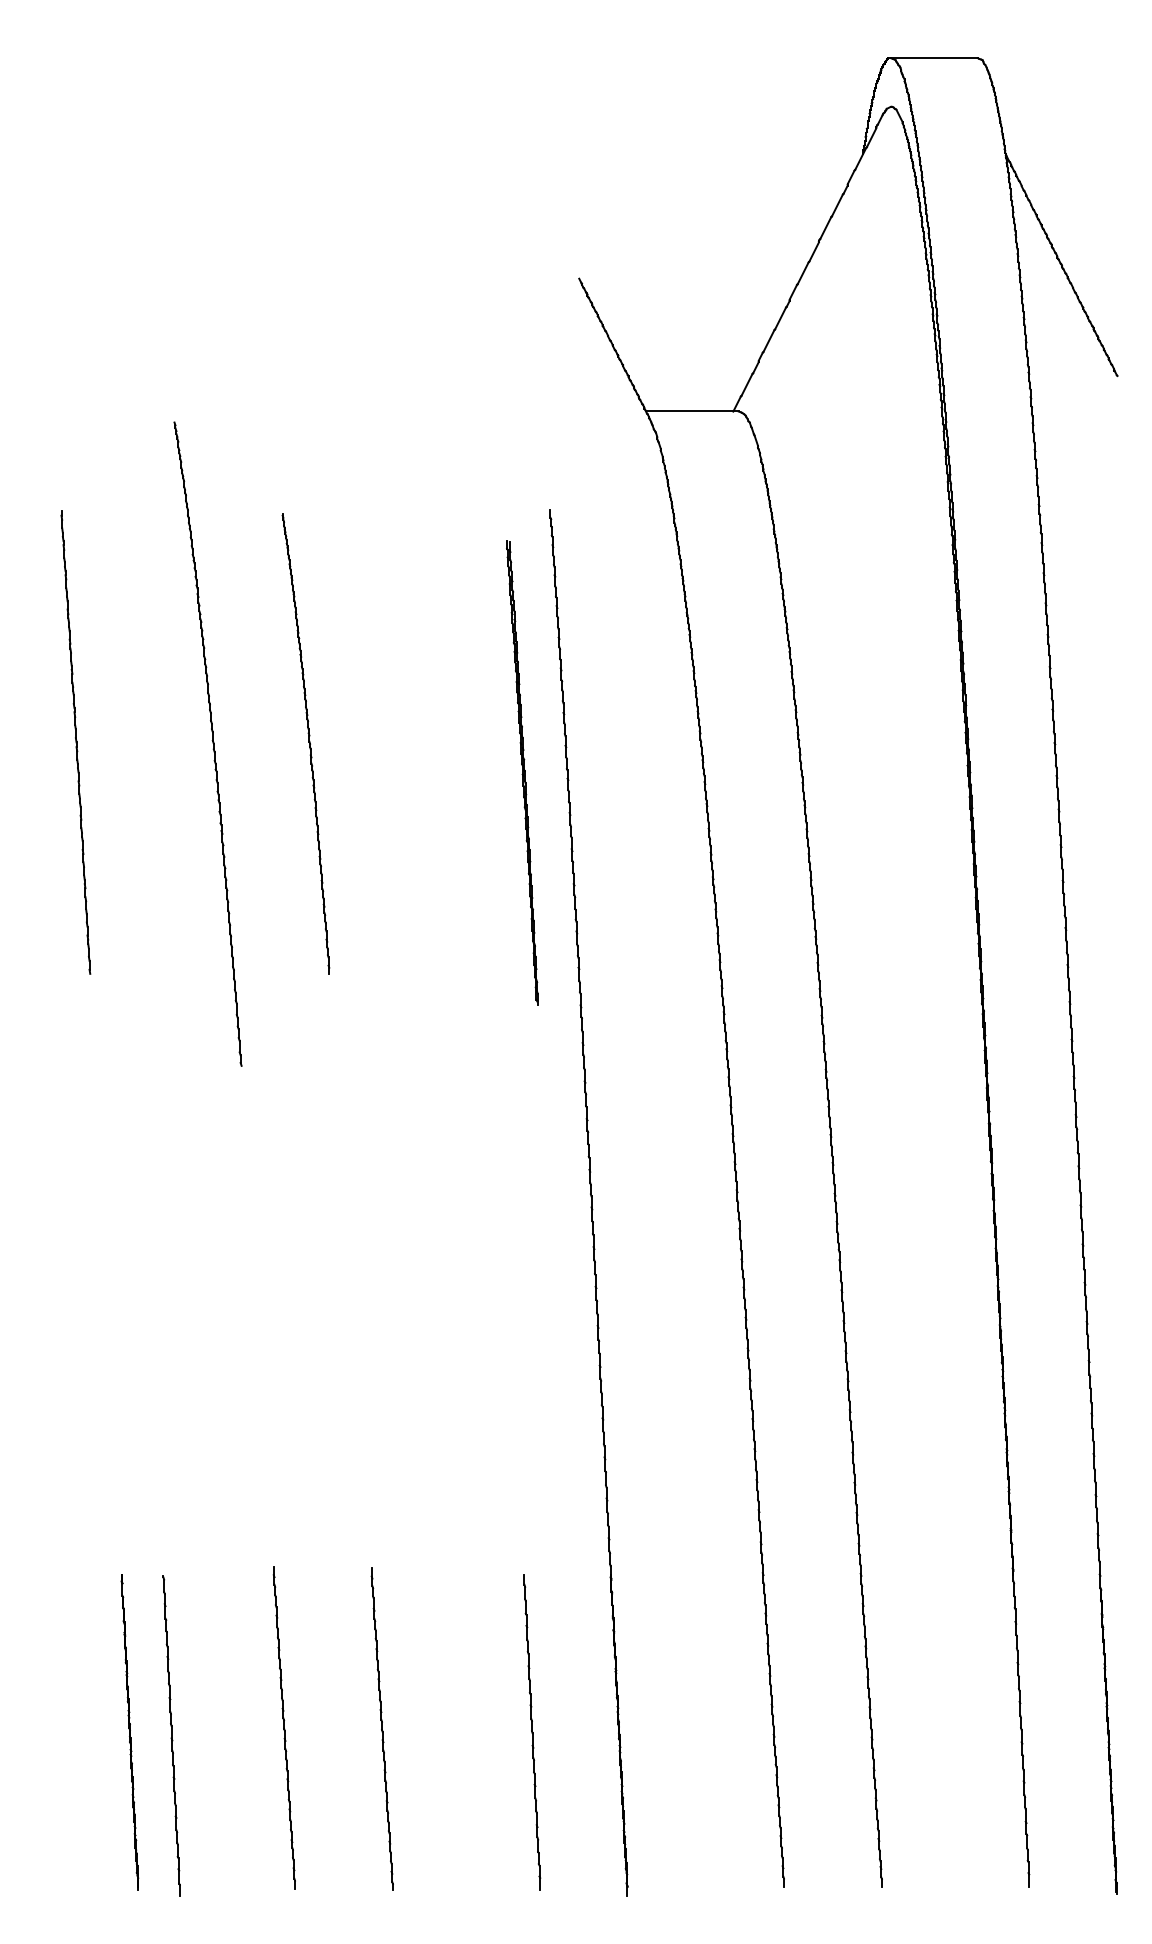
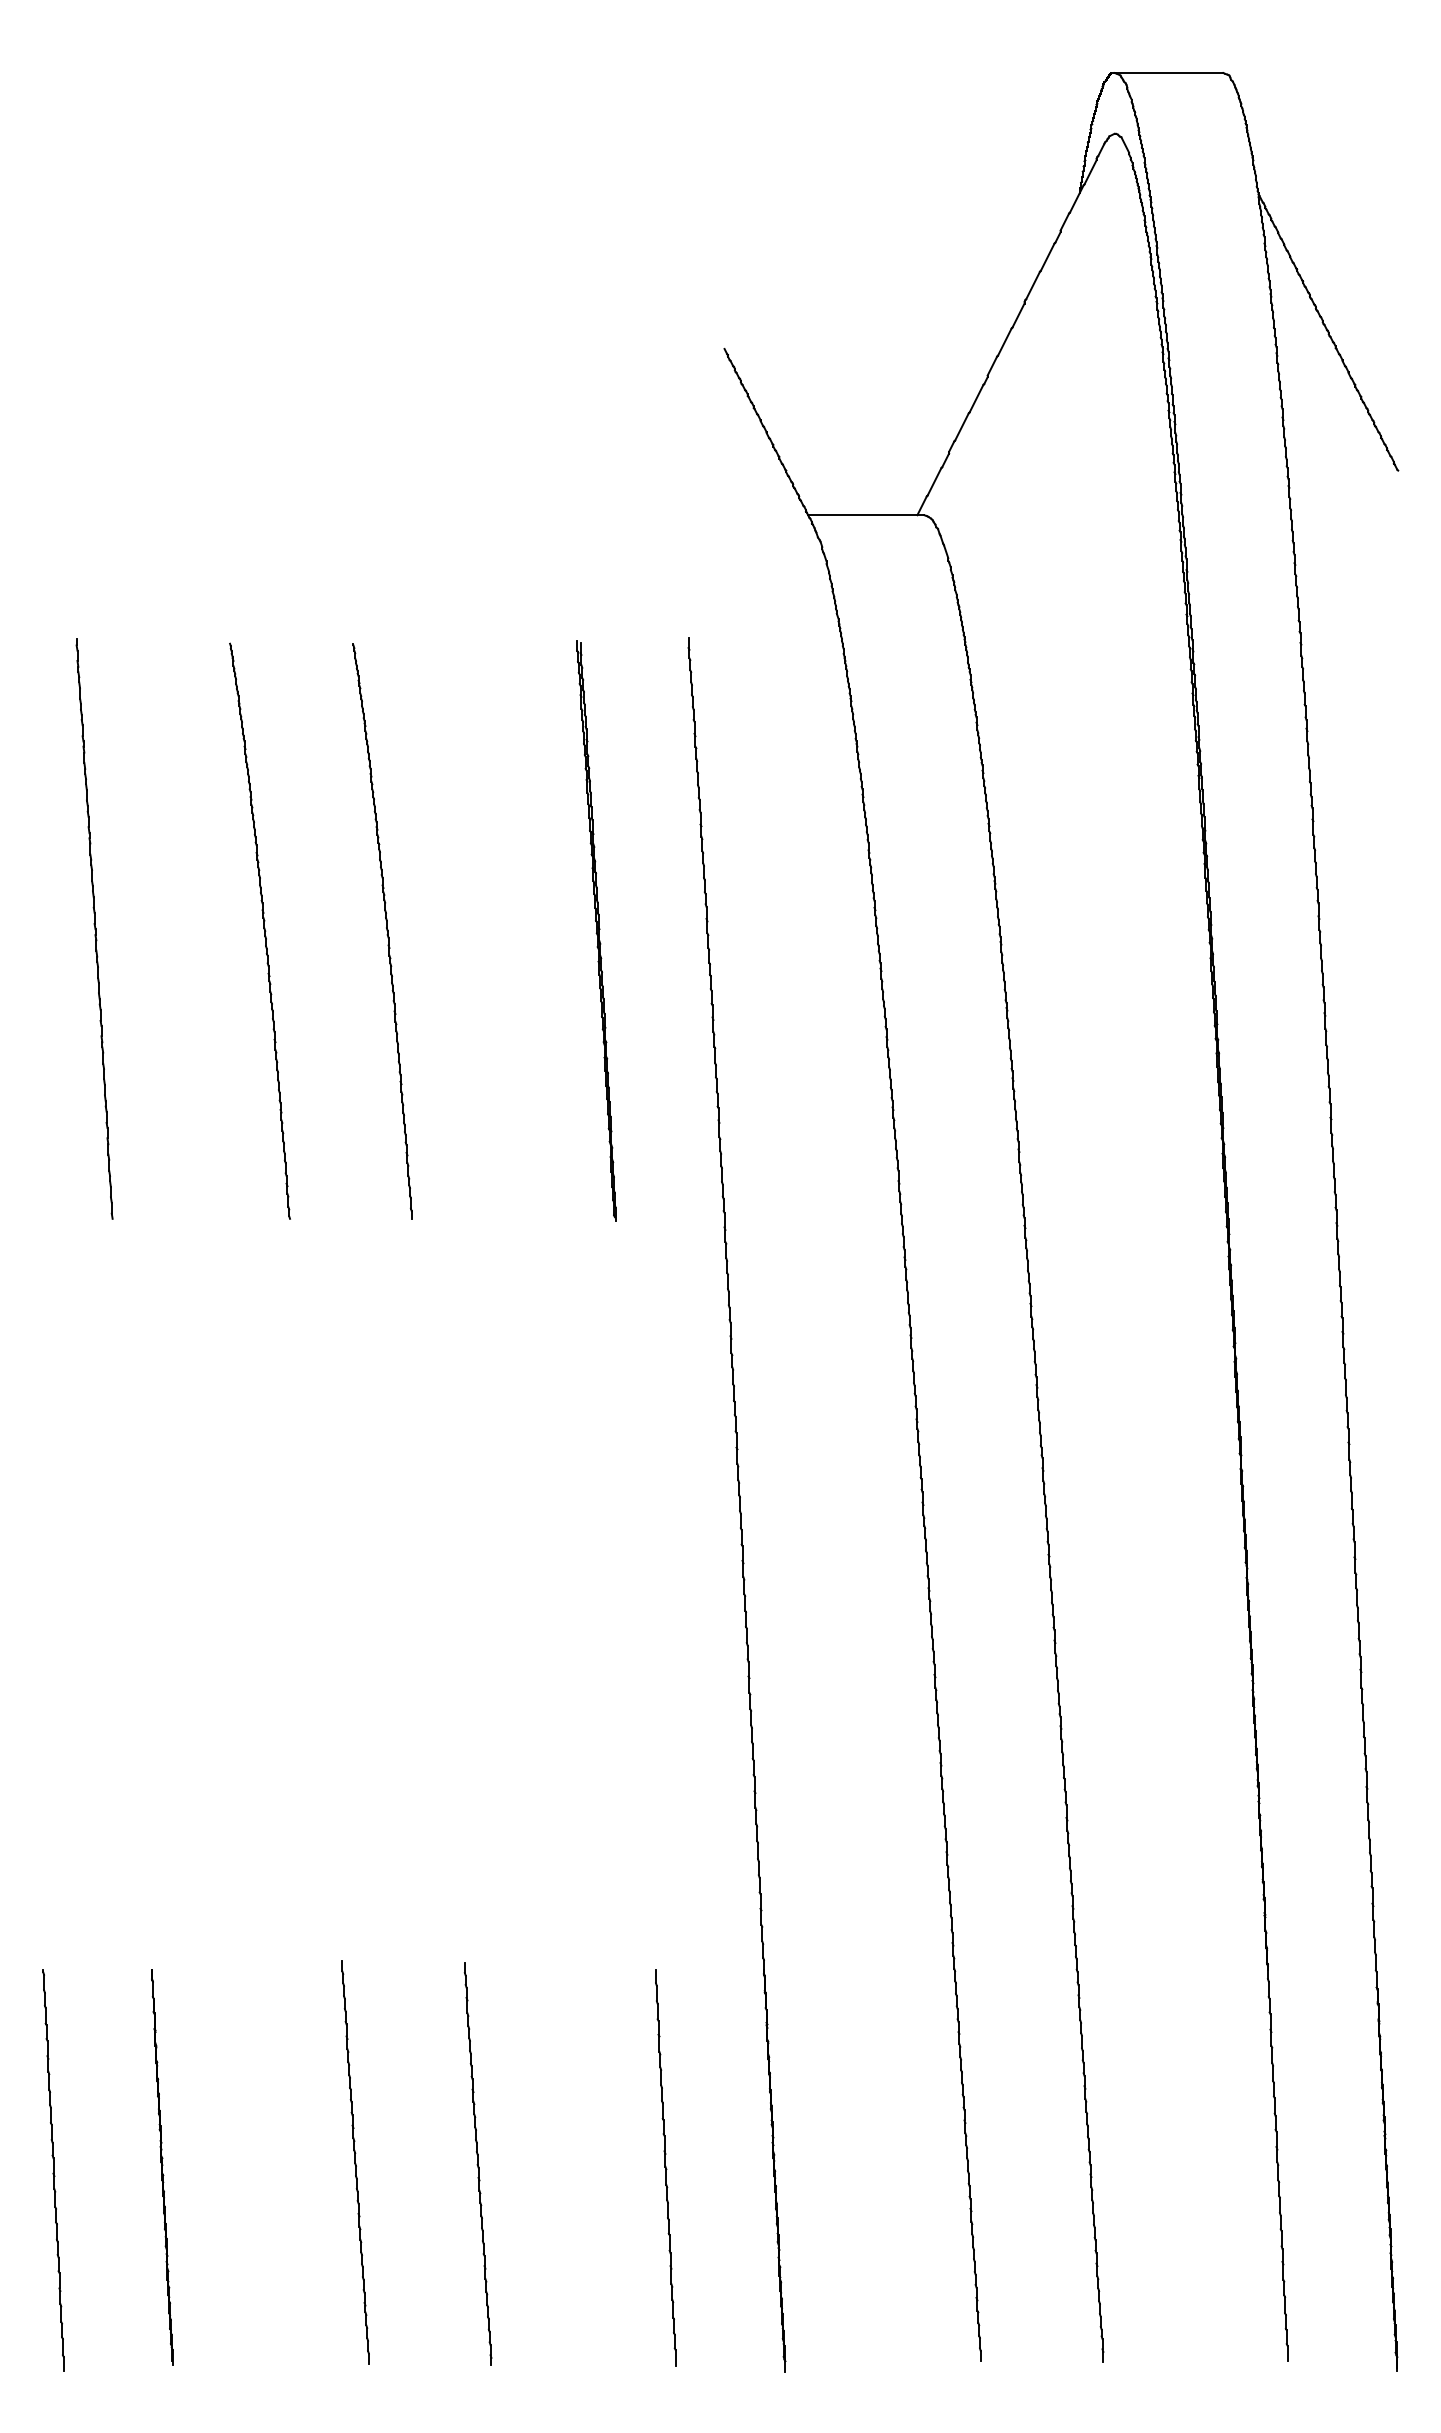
part: (207, 743) -> (259, 930), size x0.71
part: (522, 772) -> (596, 930), moved
part: (171, 1735) -> (53, 2170), moved

